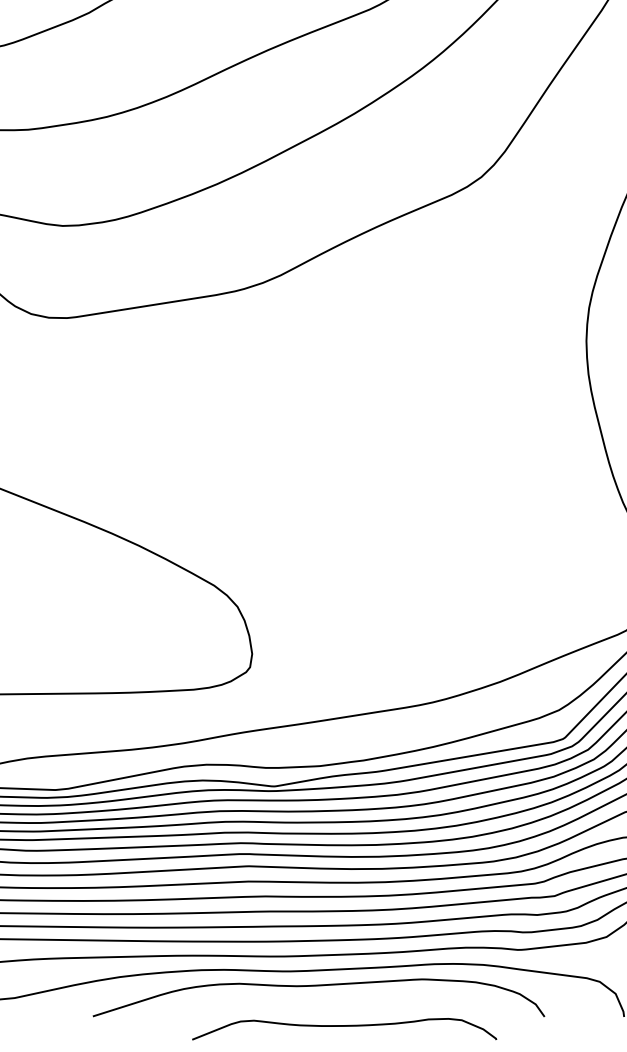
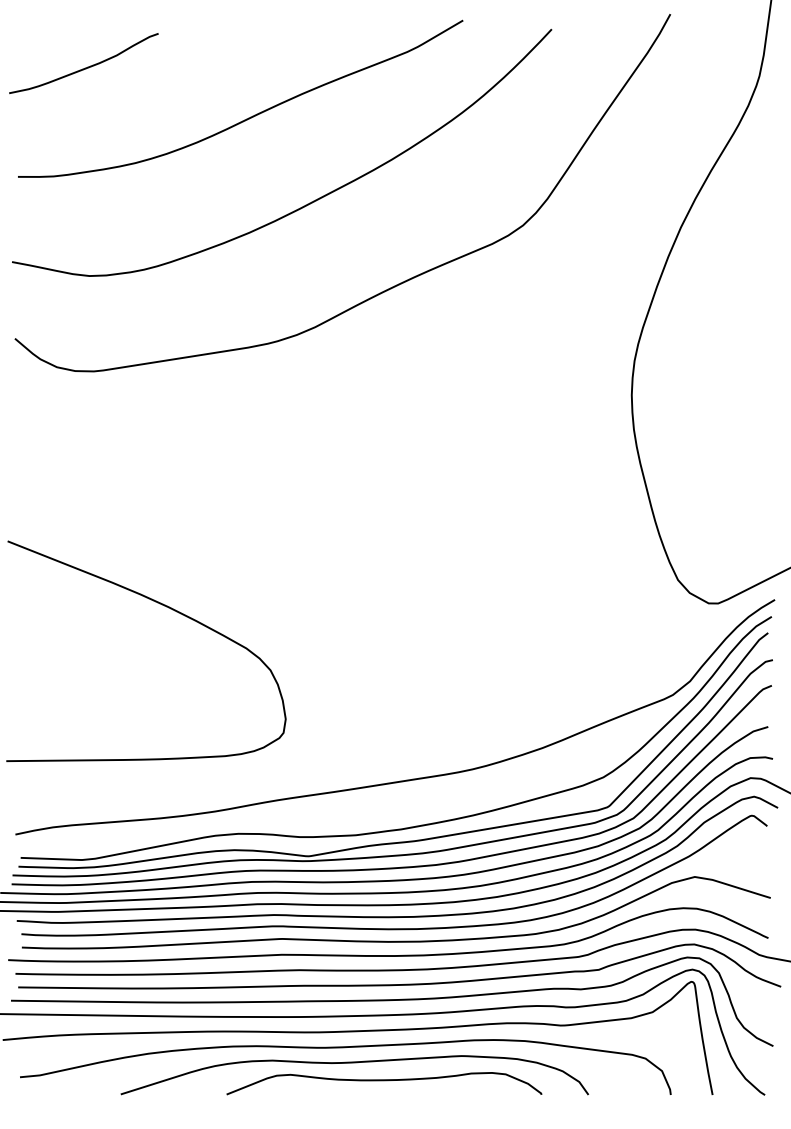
curve: (344, 1027) -> (384, 1081), moved

